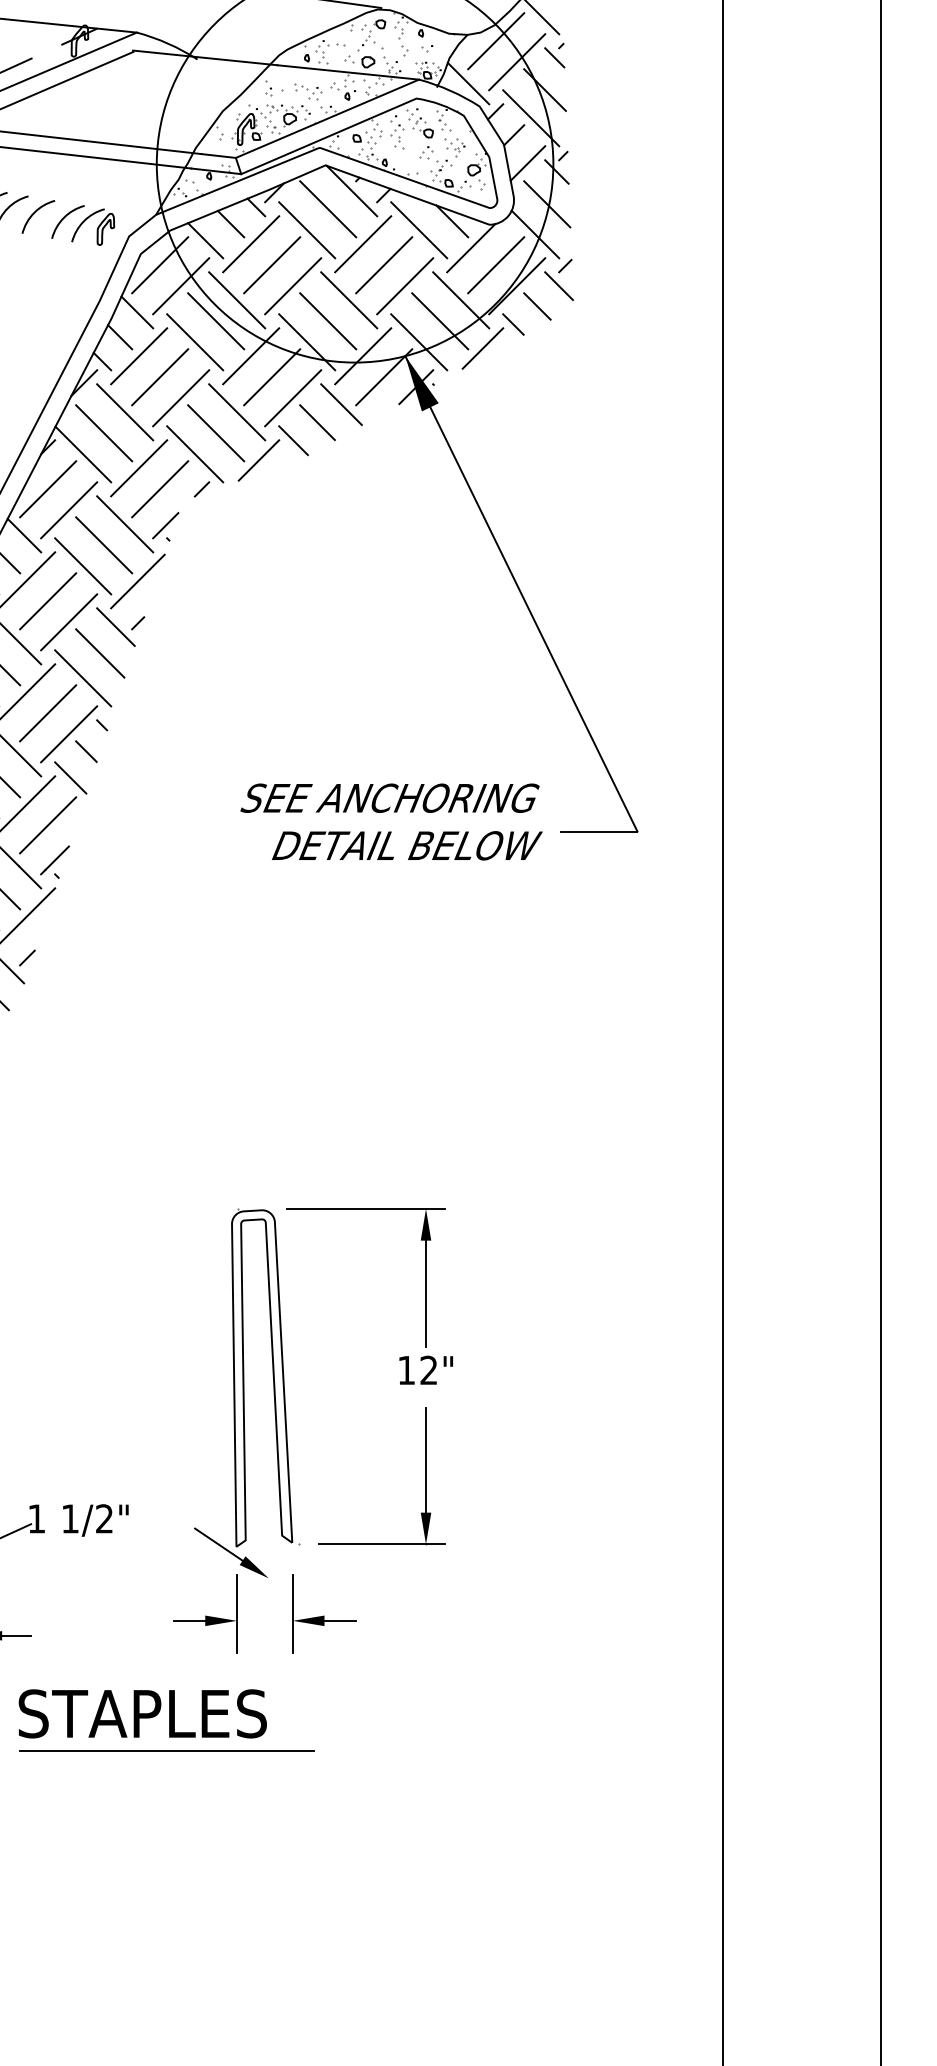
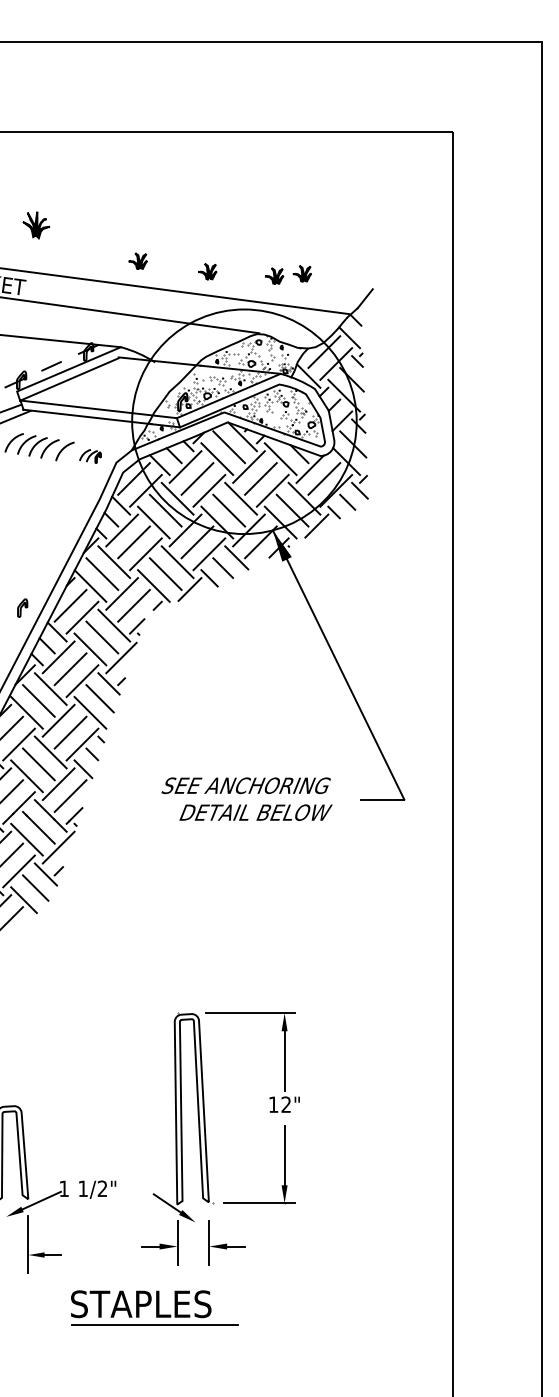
part: (83, 225) -> (90, 456), size x0.6
text: (390, 820) -> (246, 798), moved
part: (166, 1719) -> (154, 1307), moved

